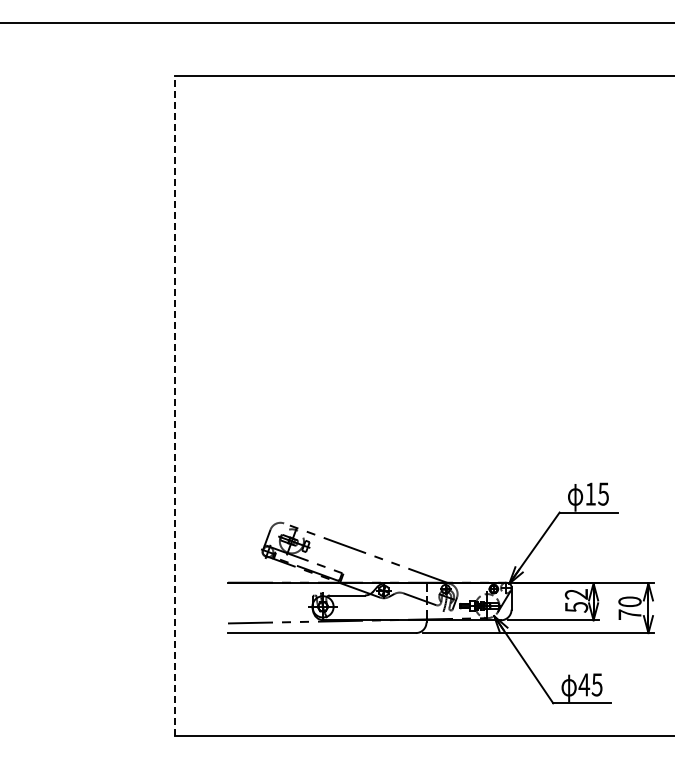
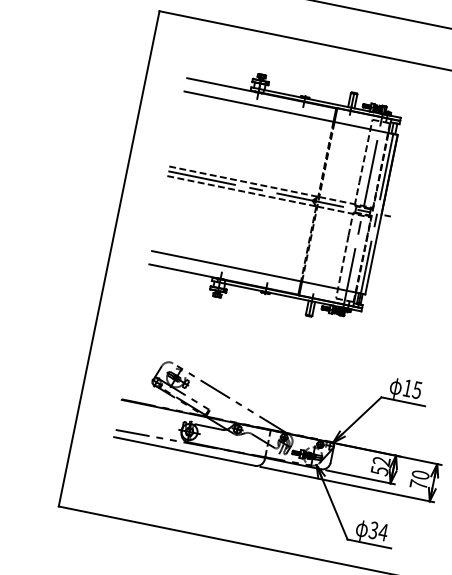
part: (375, 278) -> (279, 193), added
line: (175, 406) -> (109, 259), dashed -> solid
text: (590, 684) -> (378, 531), 45 -> 34

